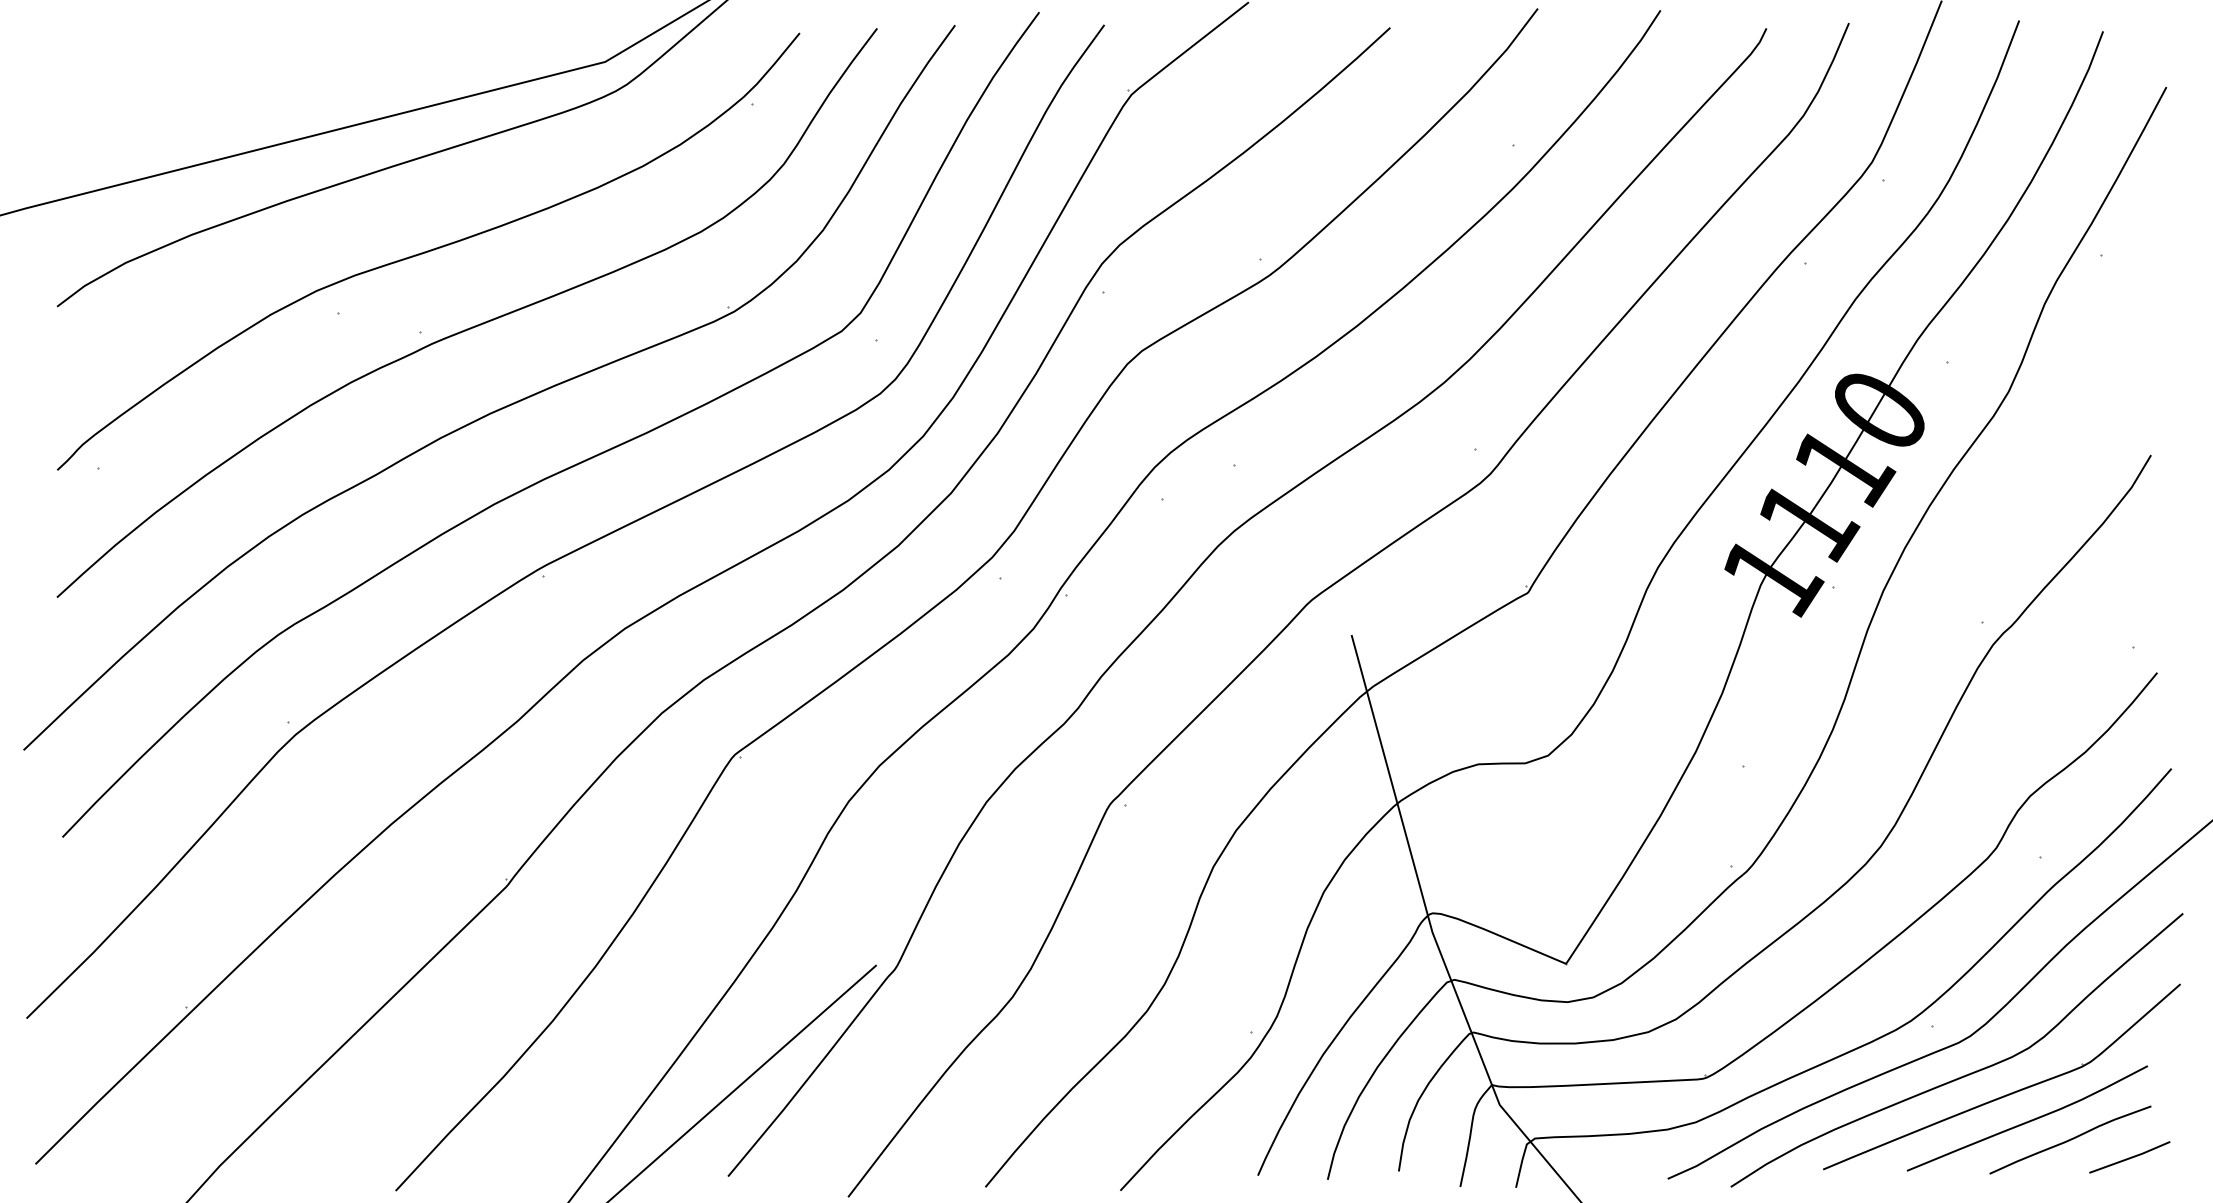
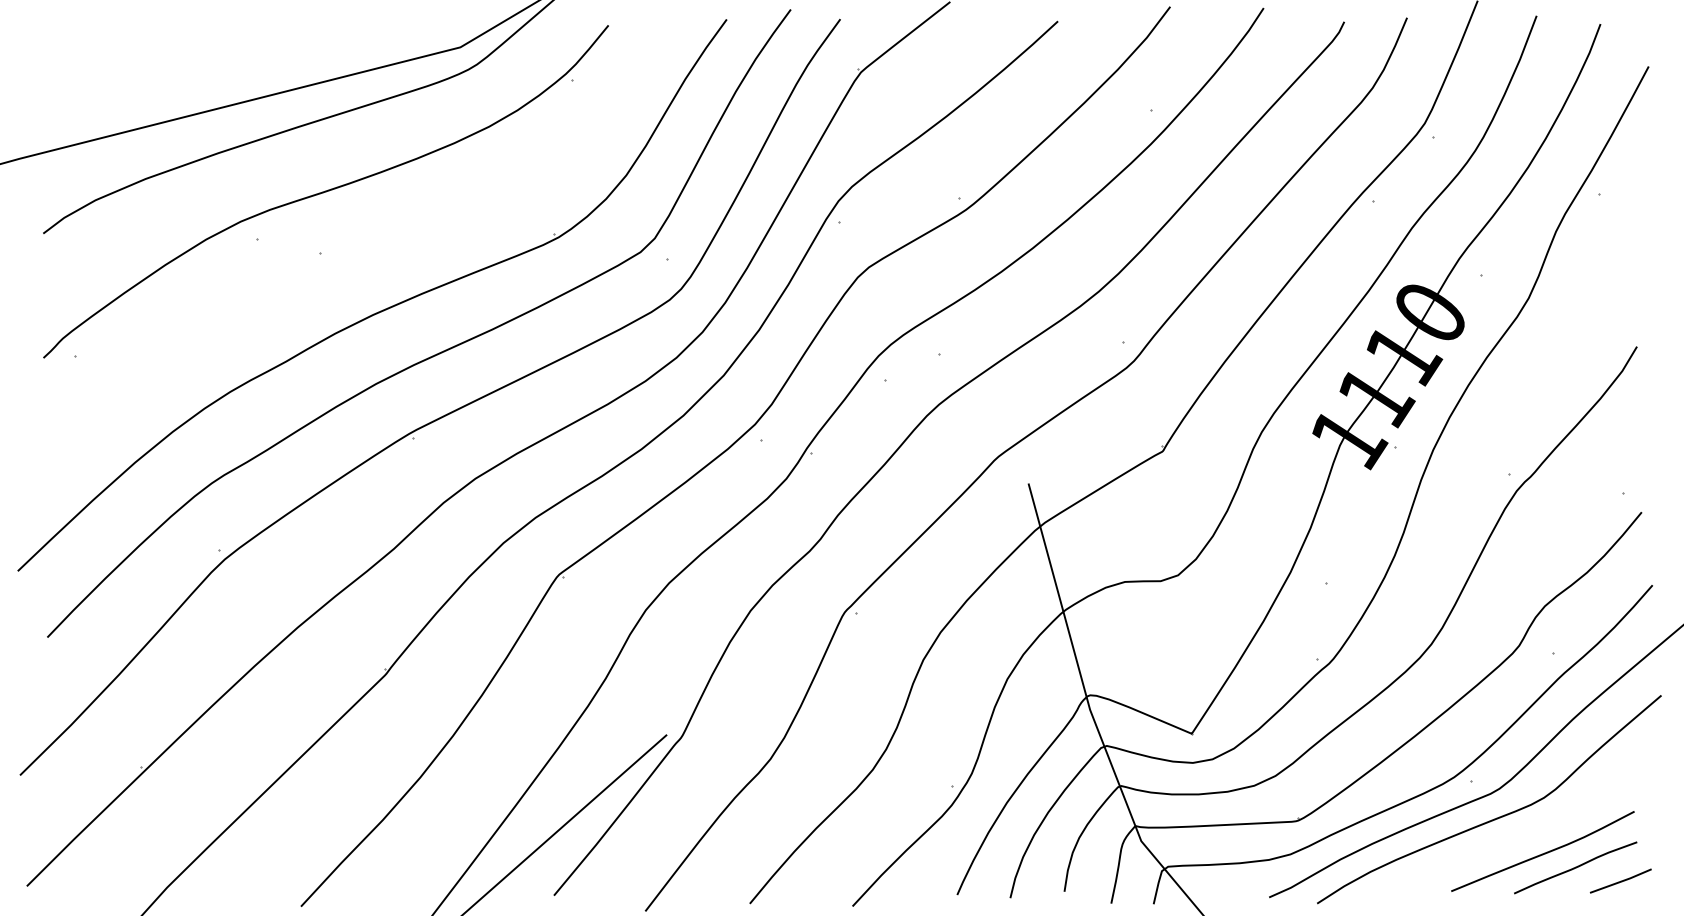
curve: (472, 326) -> (359, 248), removed
part: (2008, 1093) -> (1528, 832), removed

